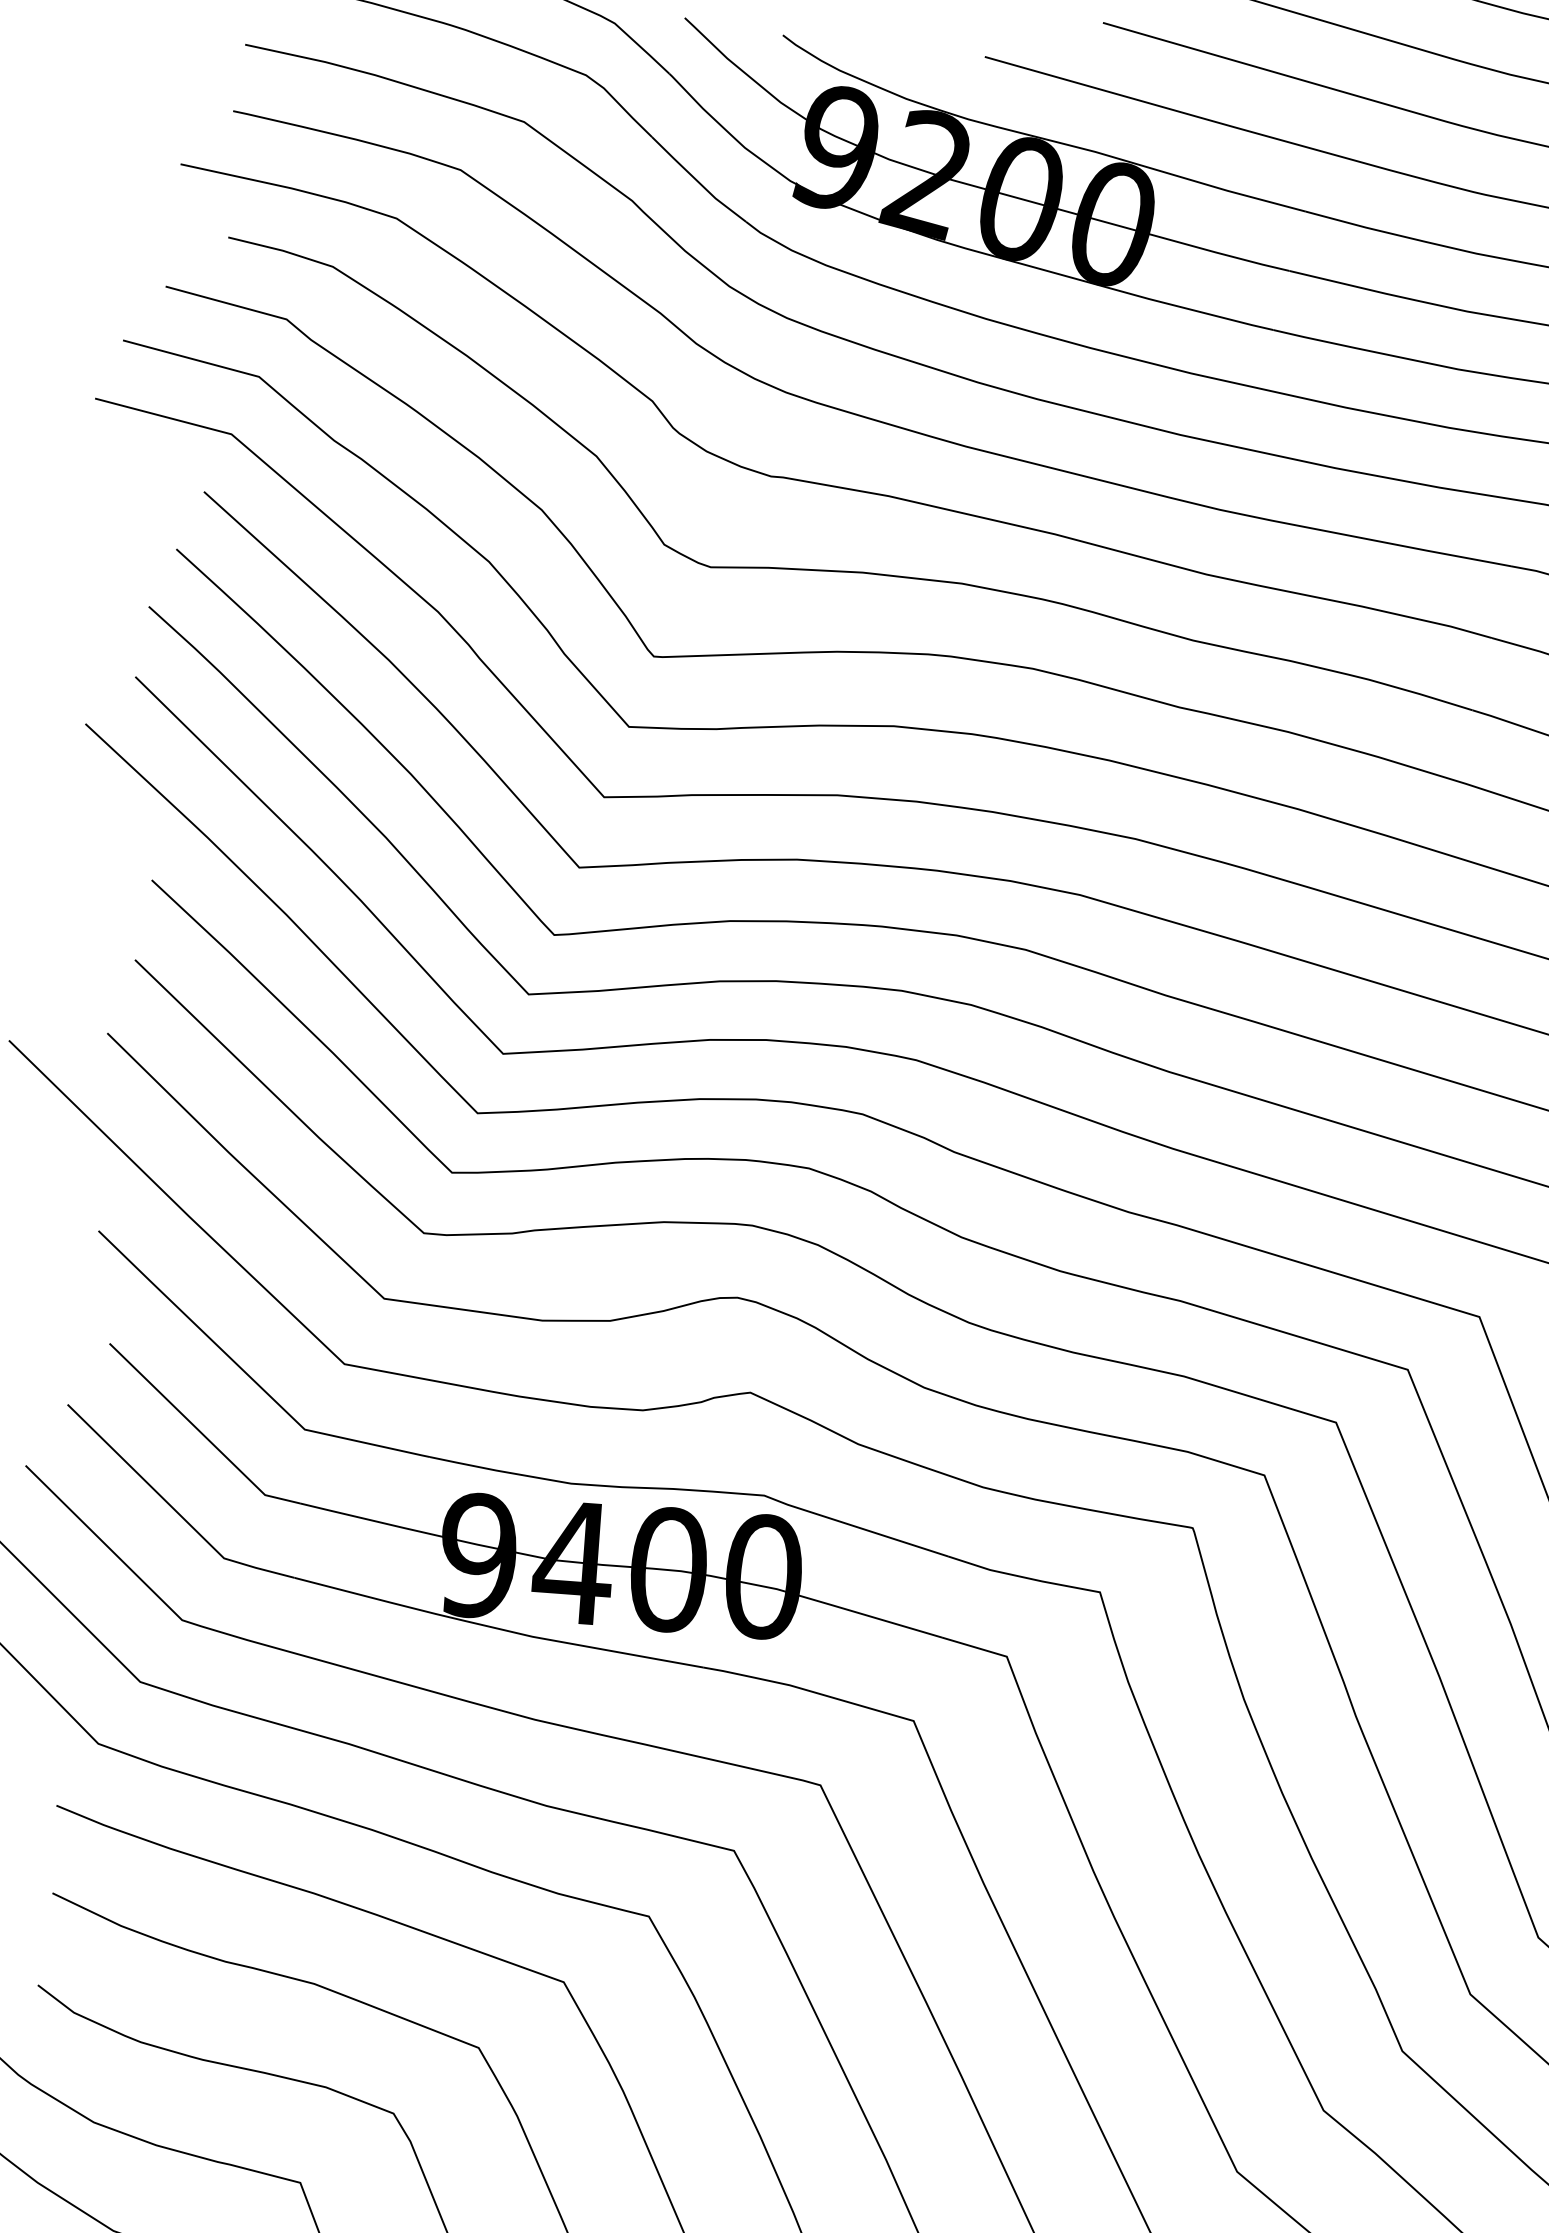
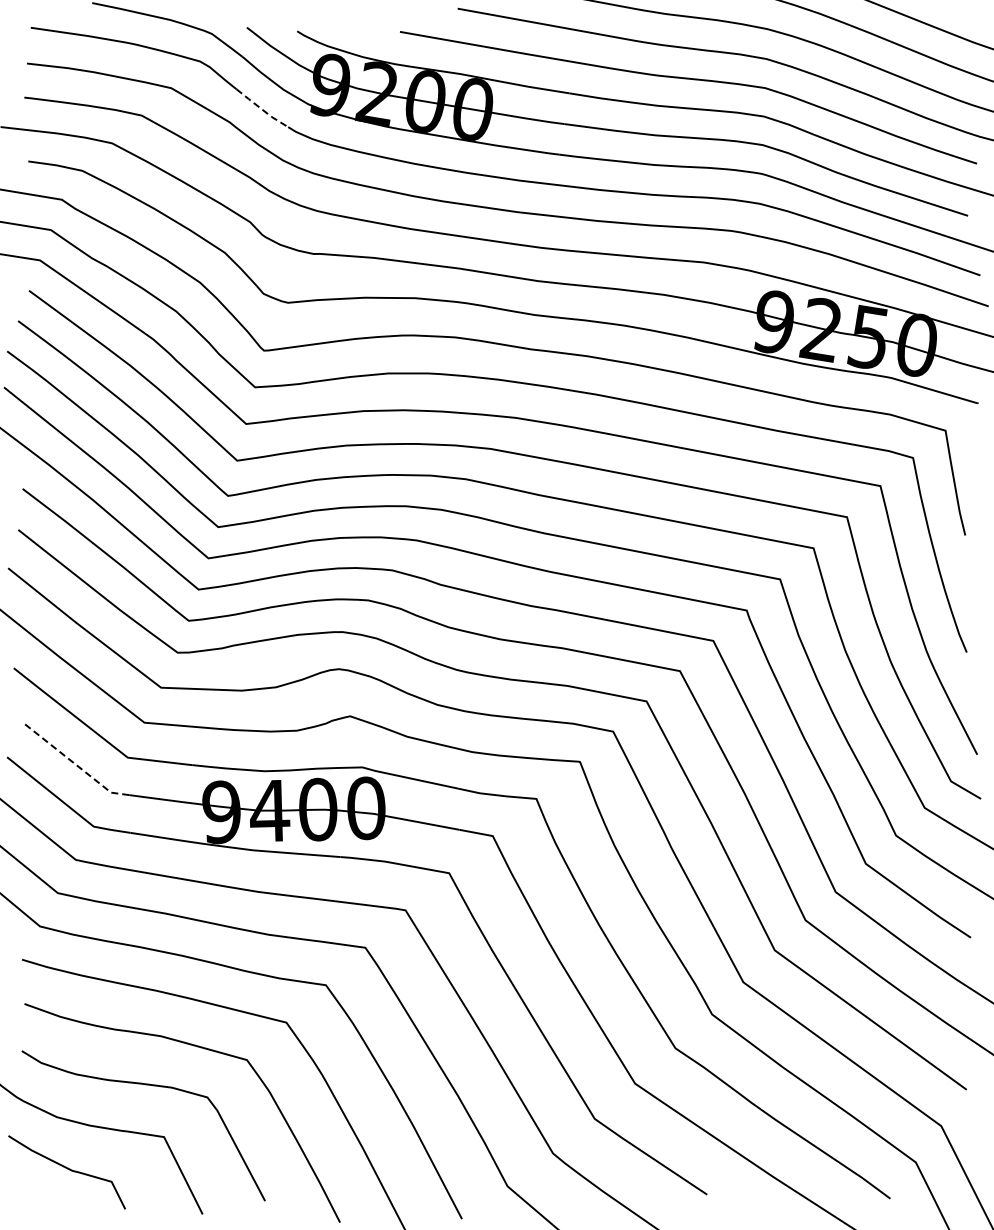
line: (697, 181) -> (261, 109), solid -> dashed
line: (202, 1432) -> (76, 764), solid -> dashed

